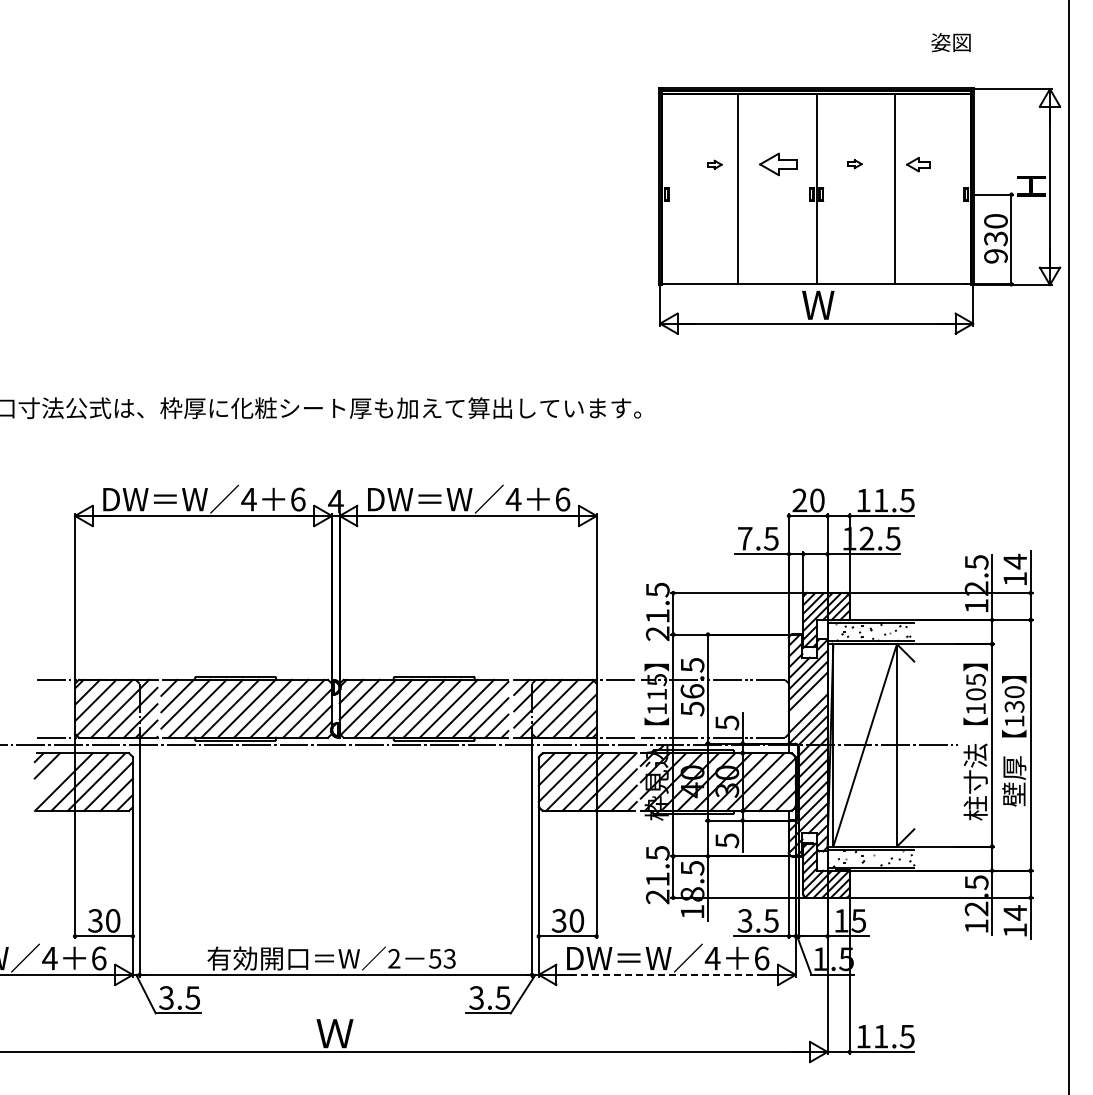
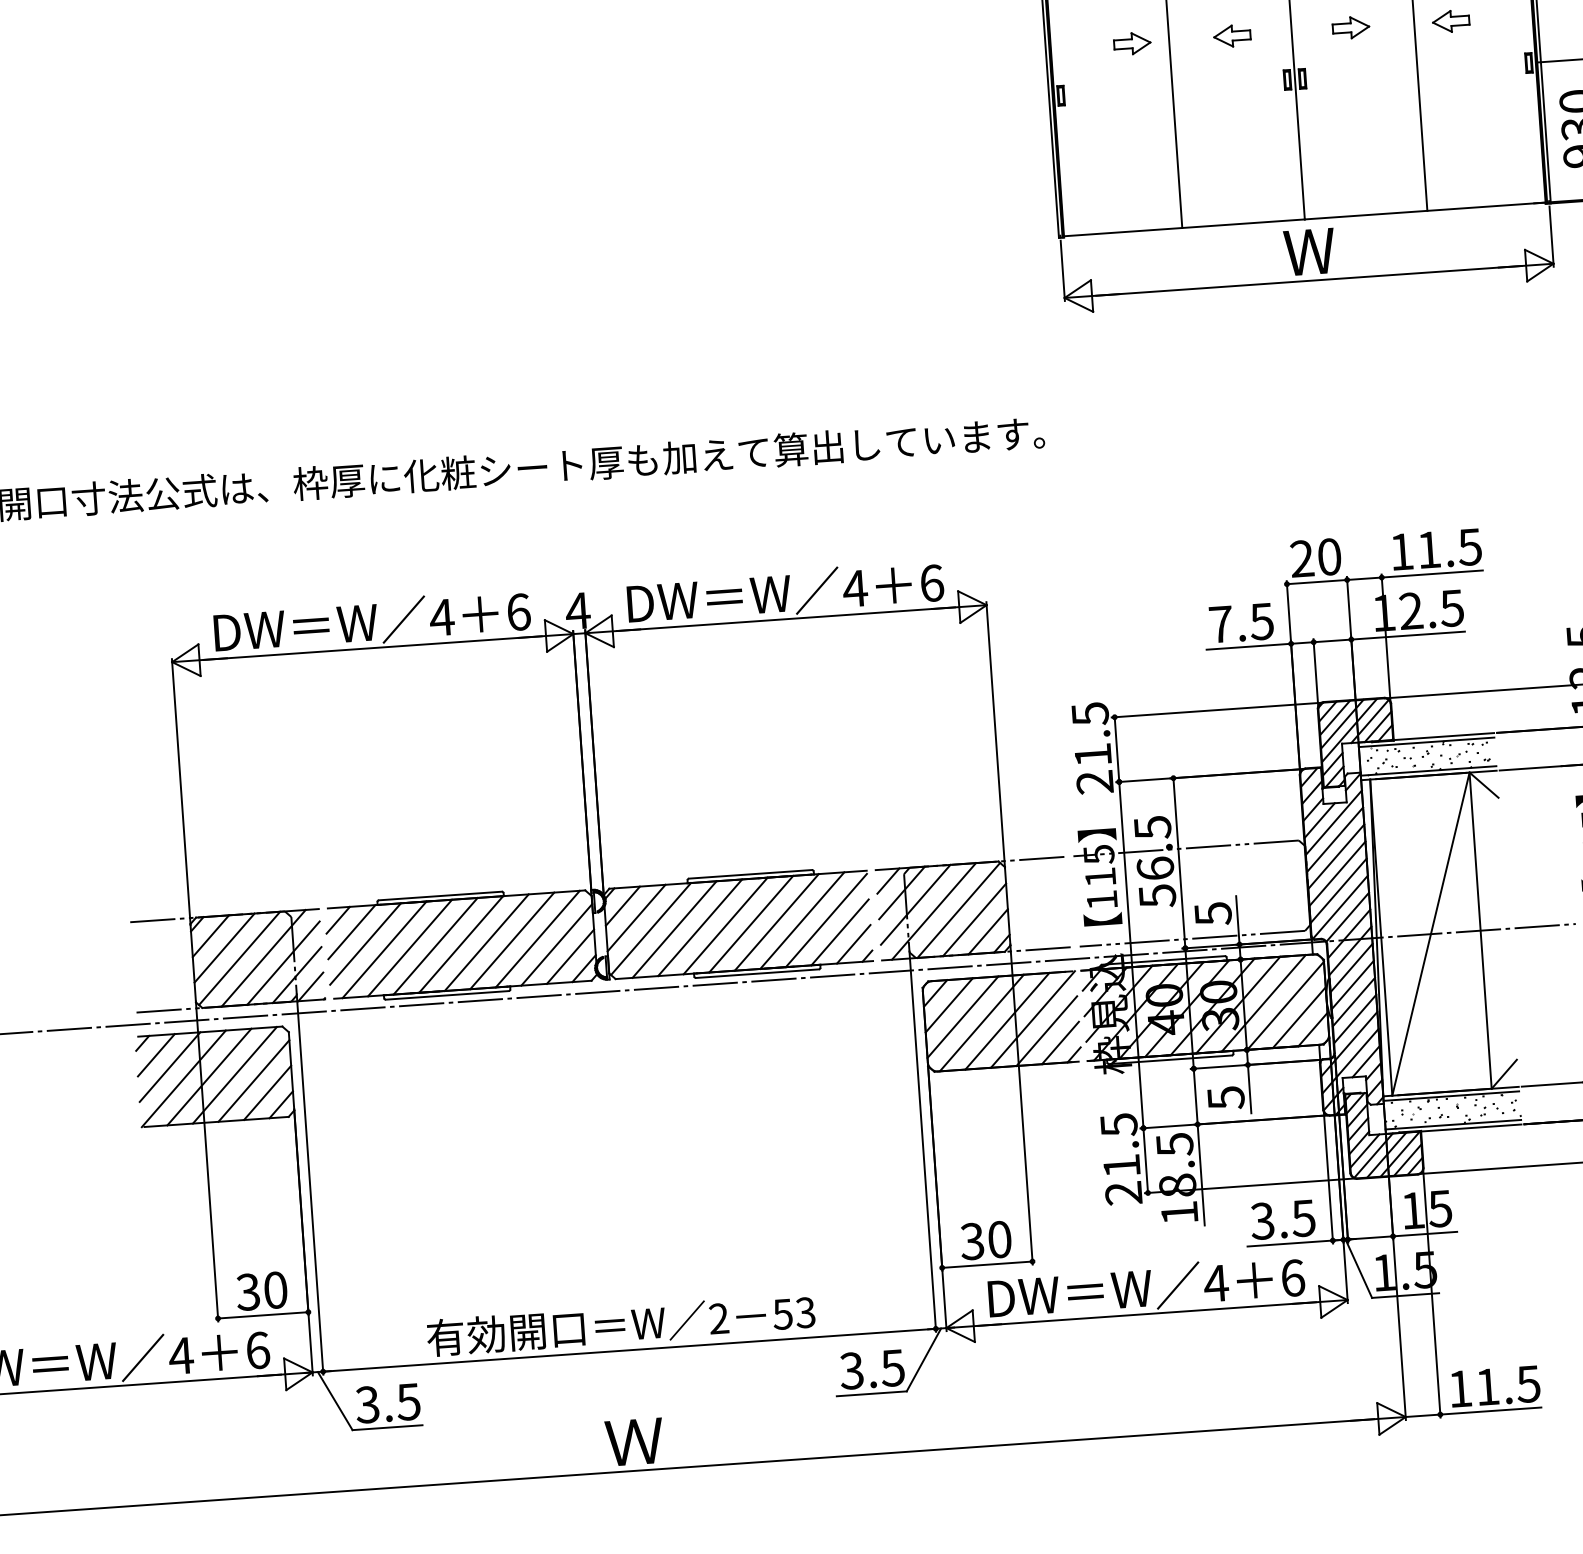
part: (778, 163) -> (1232, 34), size x0.62
part: (854, 163) -> (1350, 26), size x1.67
part: (714, 164) -> (1132, 43), size x1.67
line: (807, 702) -> (1336, 873), added
line: (55, 773) -> (169, 1066), added
line: (666, 974) -> (1145, 1313), dashed -> solid

